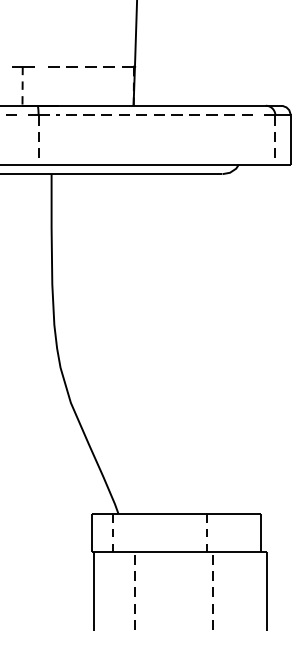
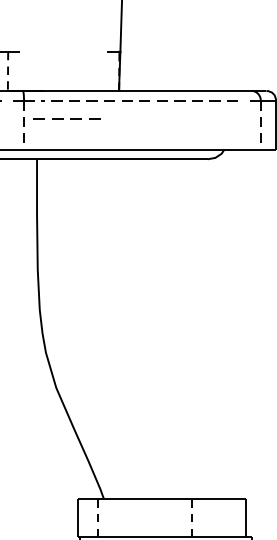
line: (77, 66) -> (62, 118), moved

